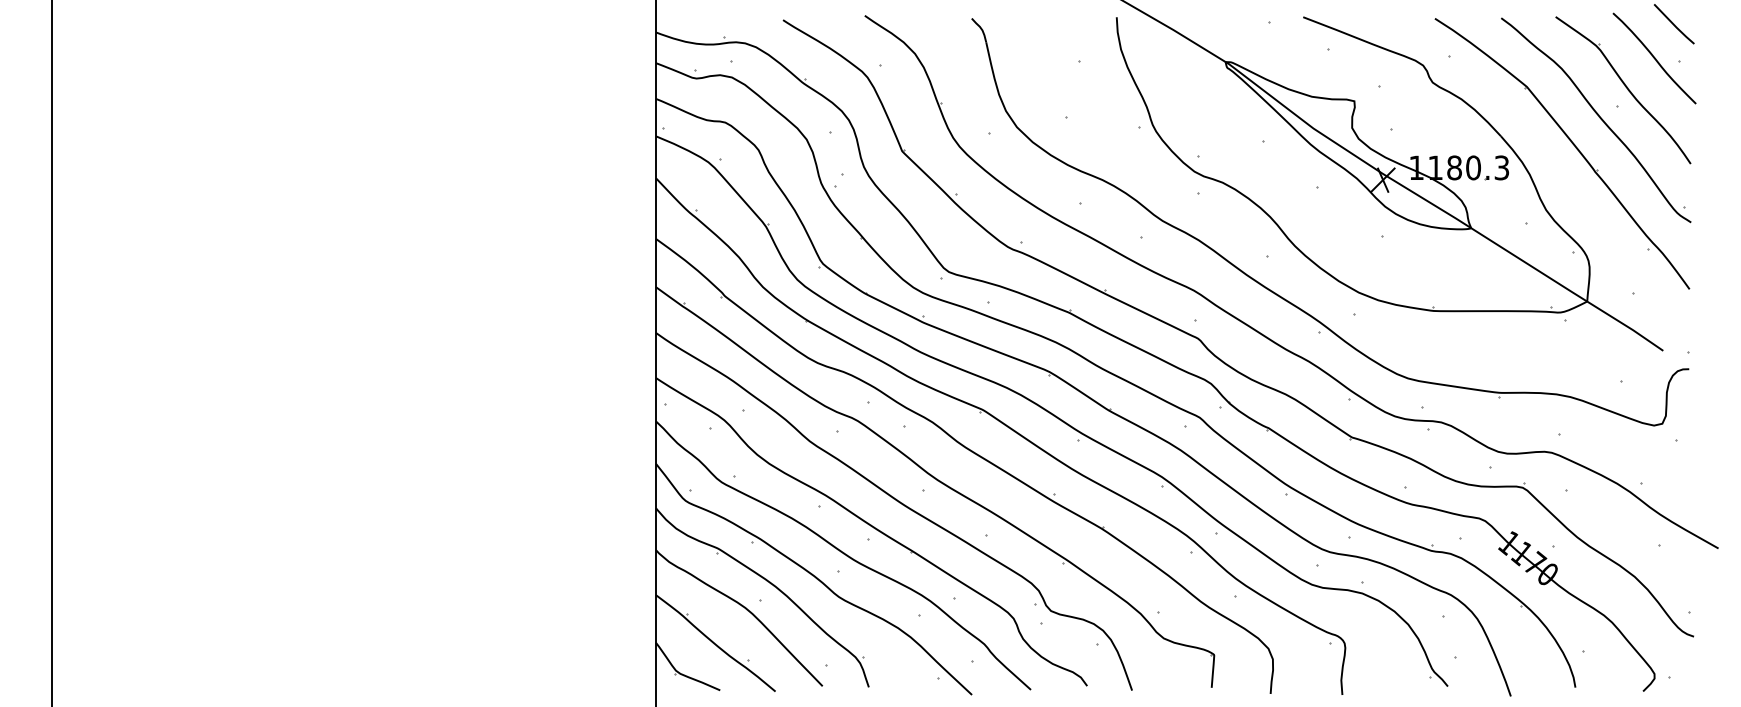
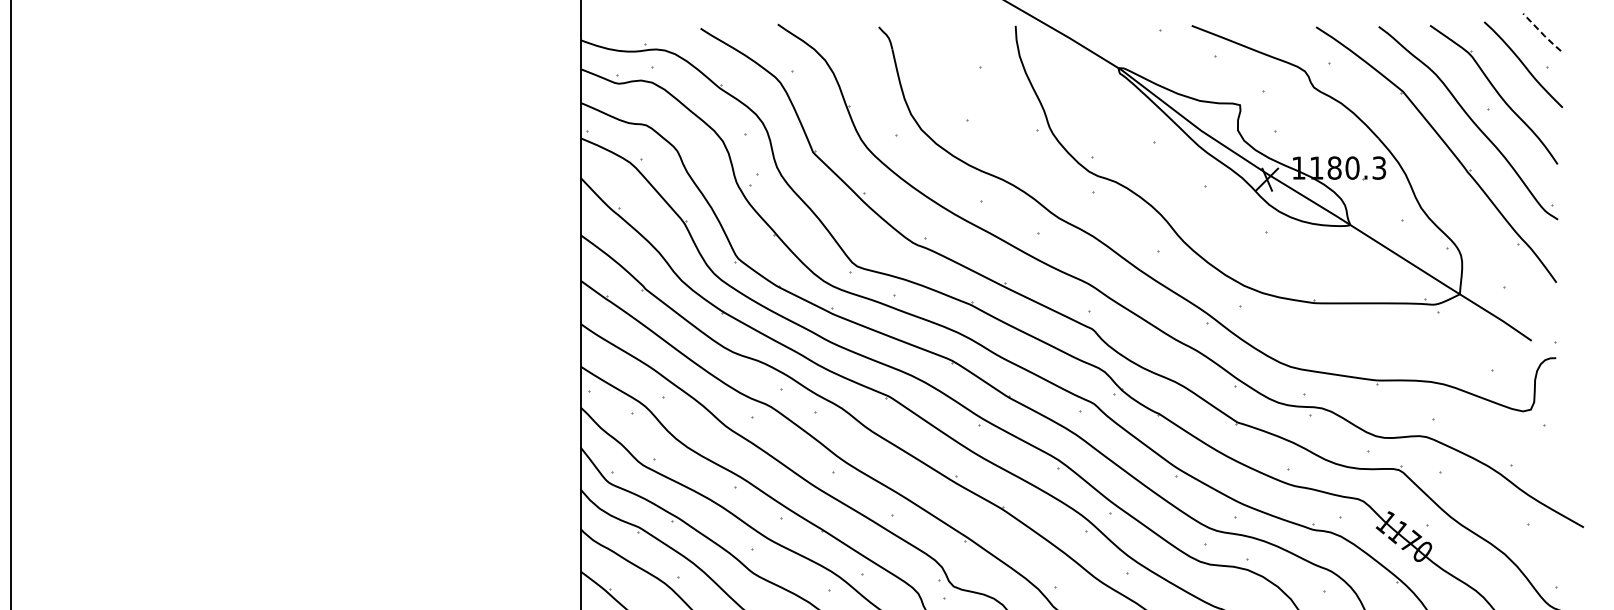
line: (1674, 25) -> (1542, 33), solid -> dashed

